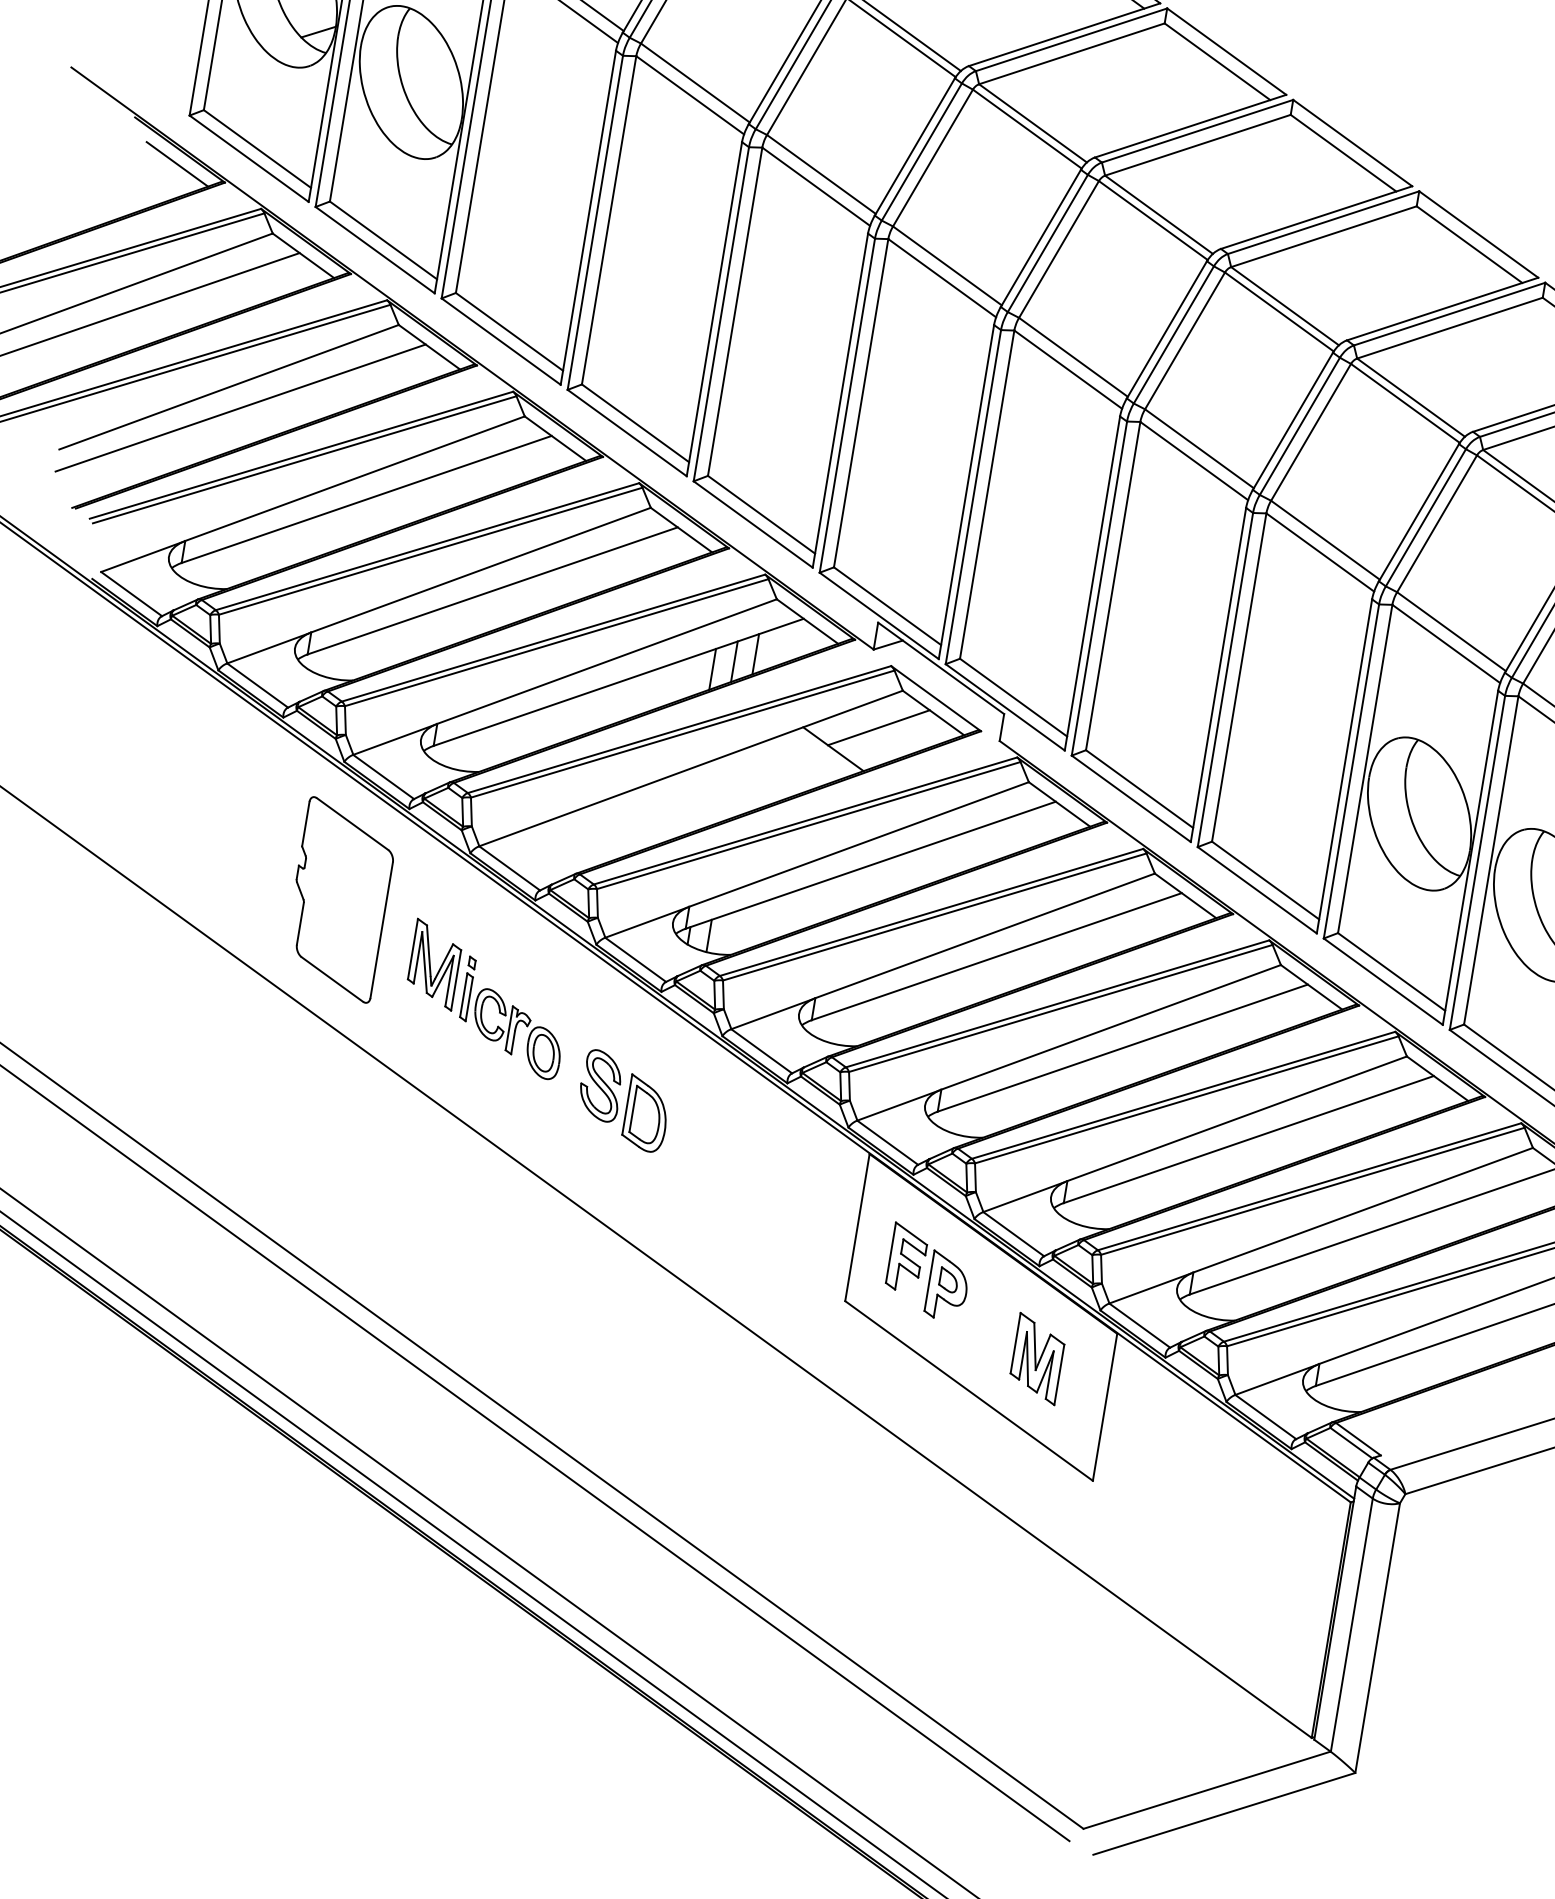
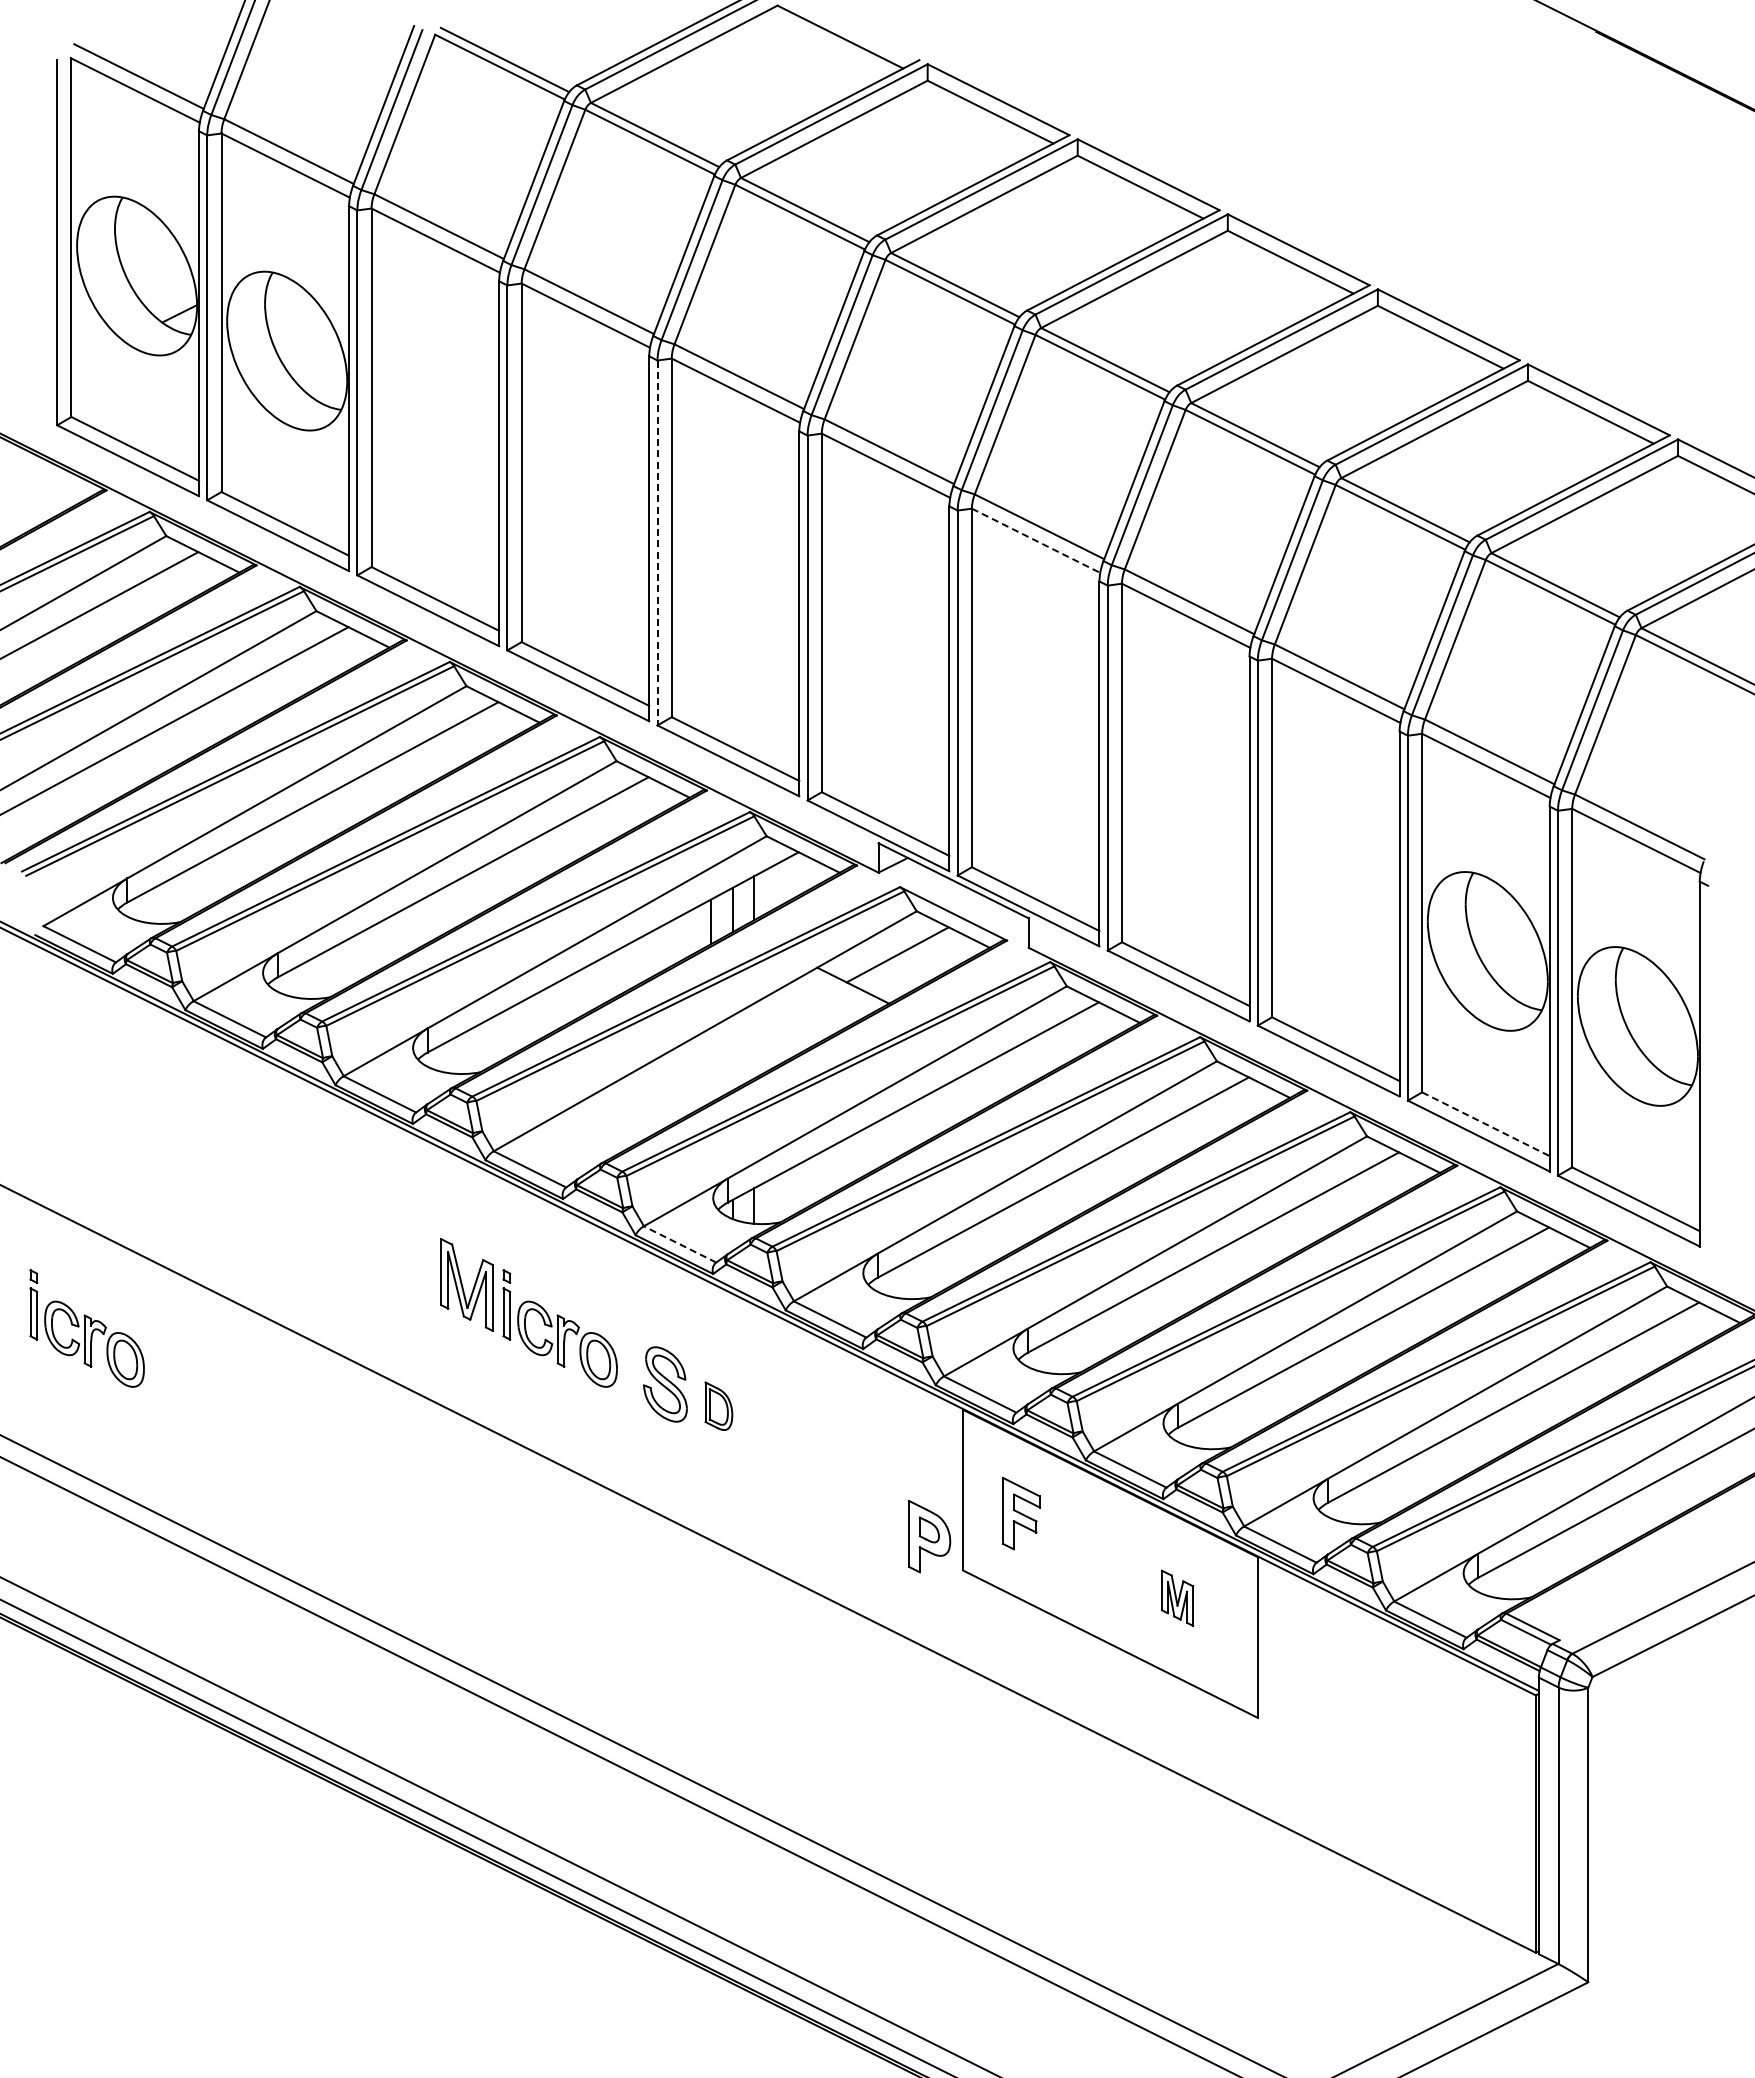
line: (177, 164) -> (52, 479), removed
line: (721, 314) -> (657, 543), solid -> dashed
line: (1068, 369) -> (1036, 540), solid -> dashed
part: (339, 899) -> (354, 1232), removed
part: (79, 946) -> (86, 1328), added
line: (636, 959) -> (680, 1244), solid -> dashed
line: (1392, 972) -> (1486, 1124), solid -> dashed
part: (646, 1113) -> (718, 1405), size x0.6
part: (947, 1286) -> (929, 1536), moved
part: (1037, 1359) -> (1177, 1598), size x0.6

